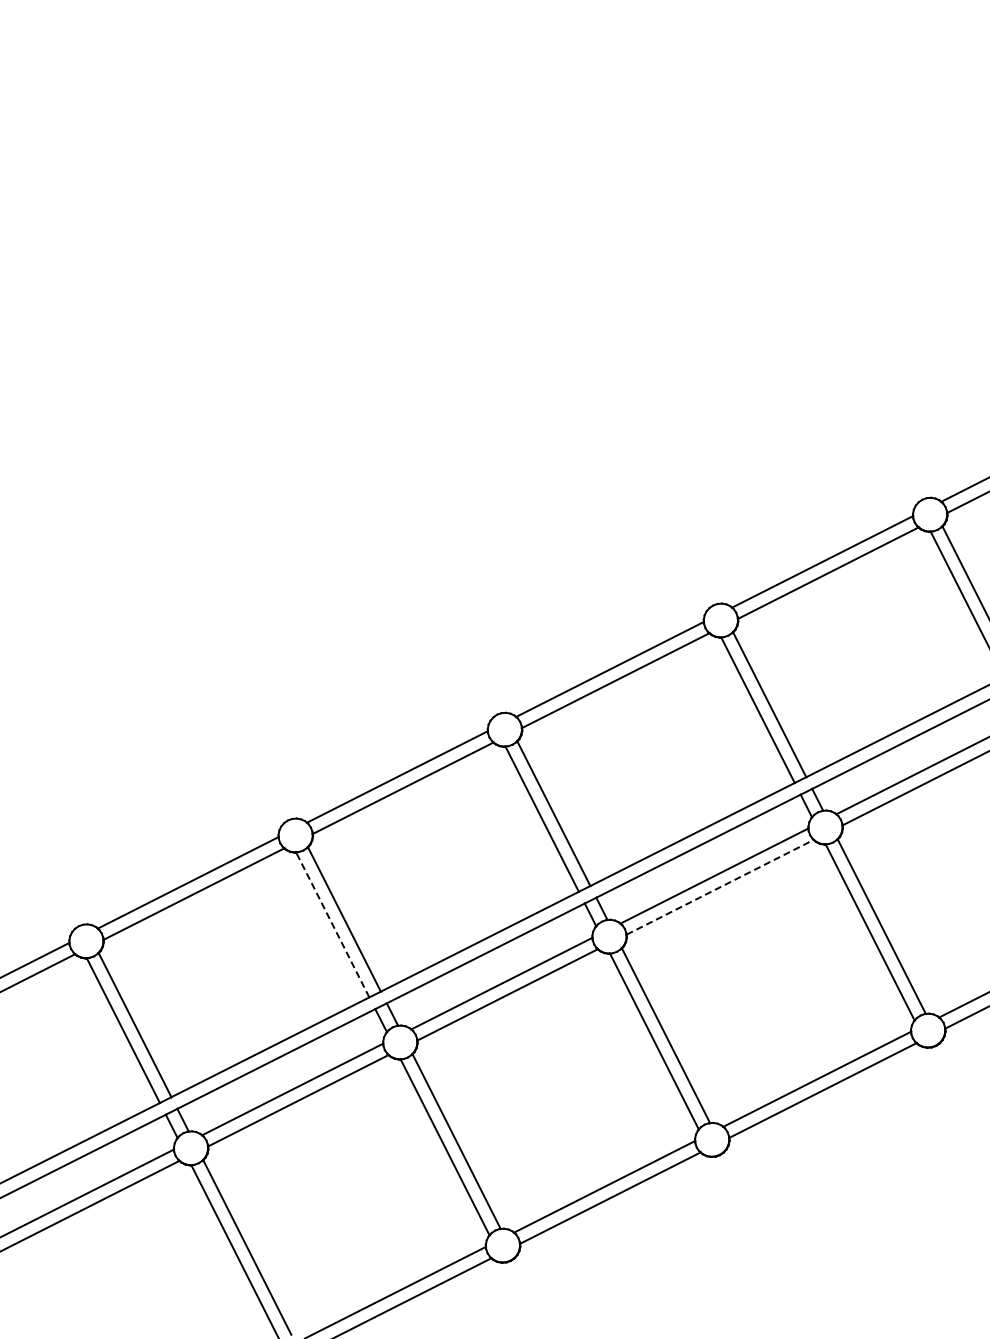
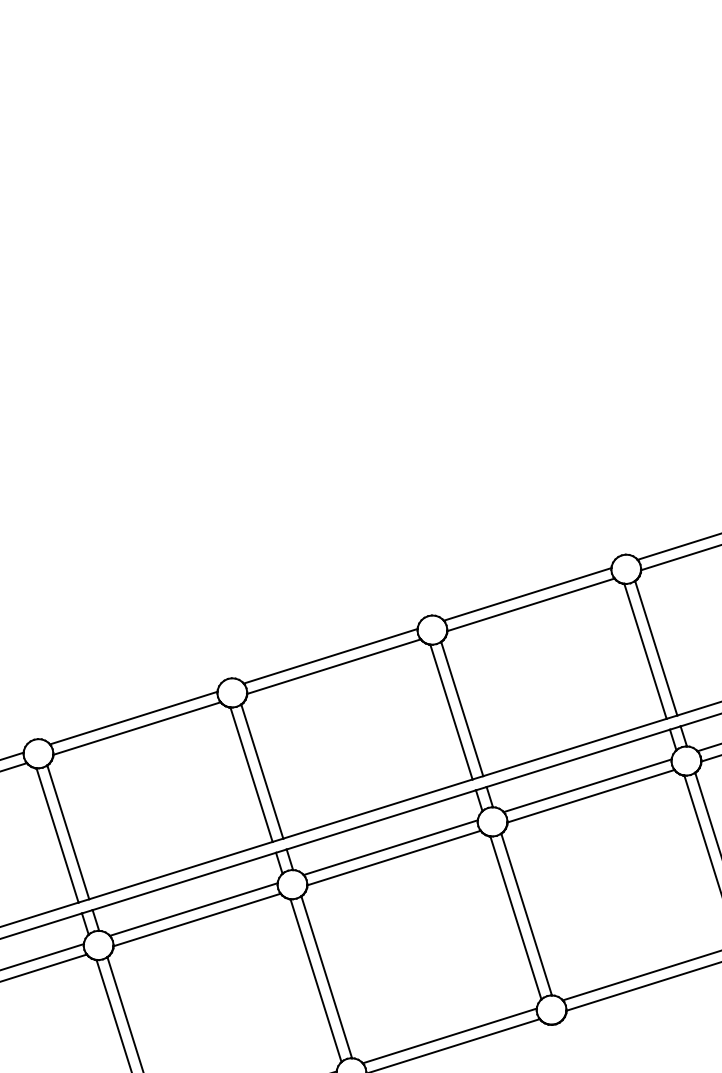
line: (720, 887) -> (394, 858), dashed -> solid
line: (332, 924) -> (57, 835), dashed -> solid

